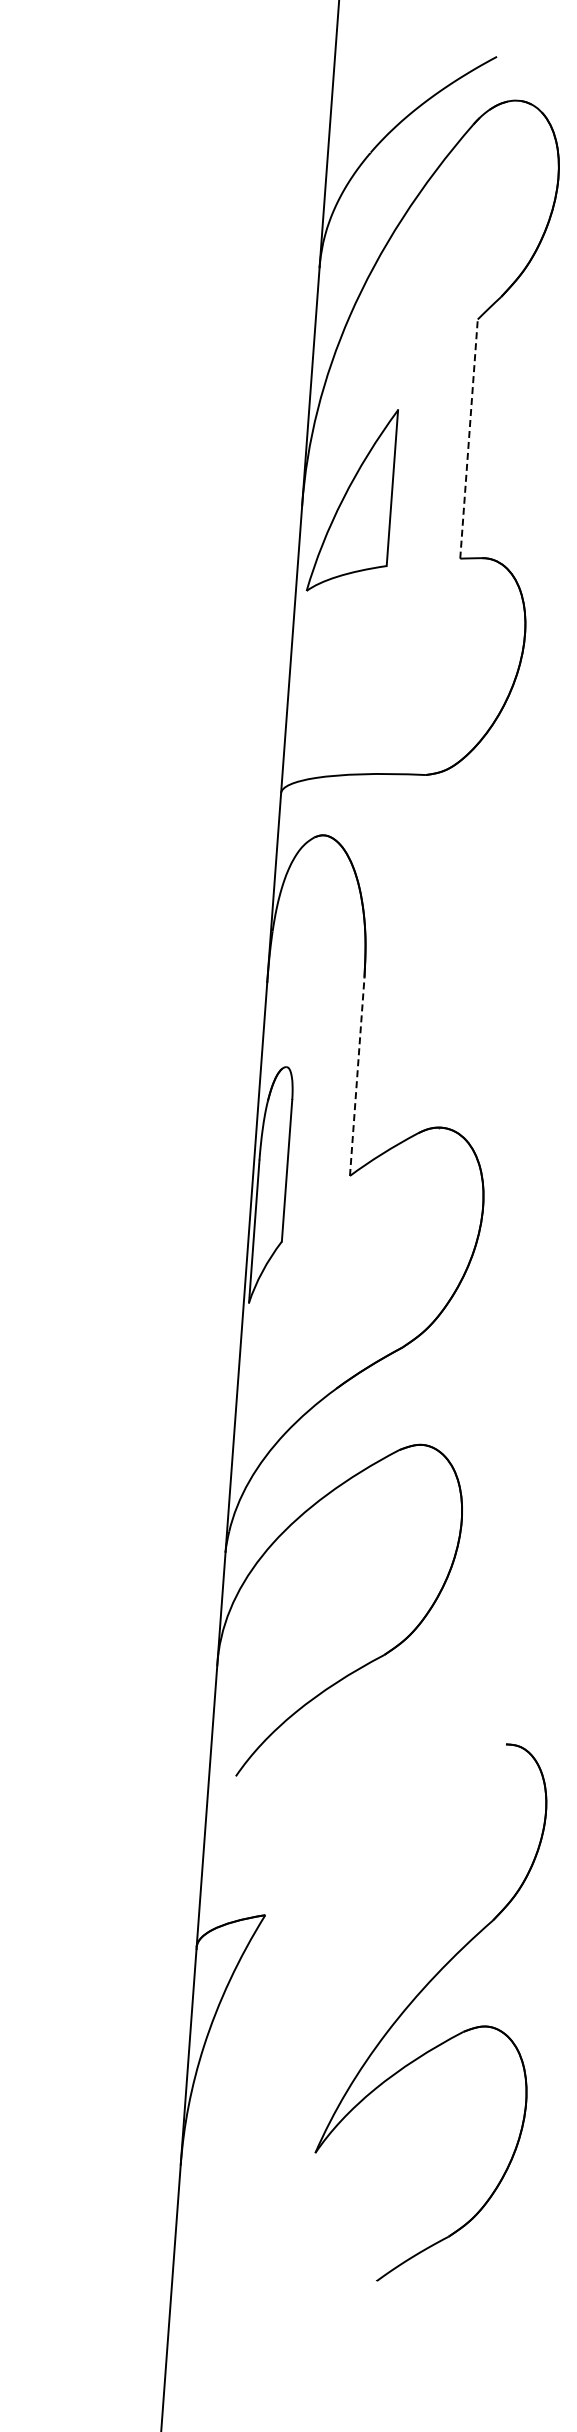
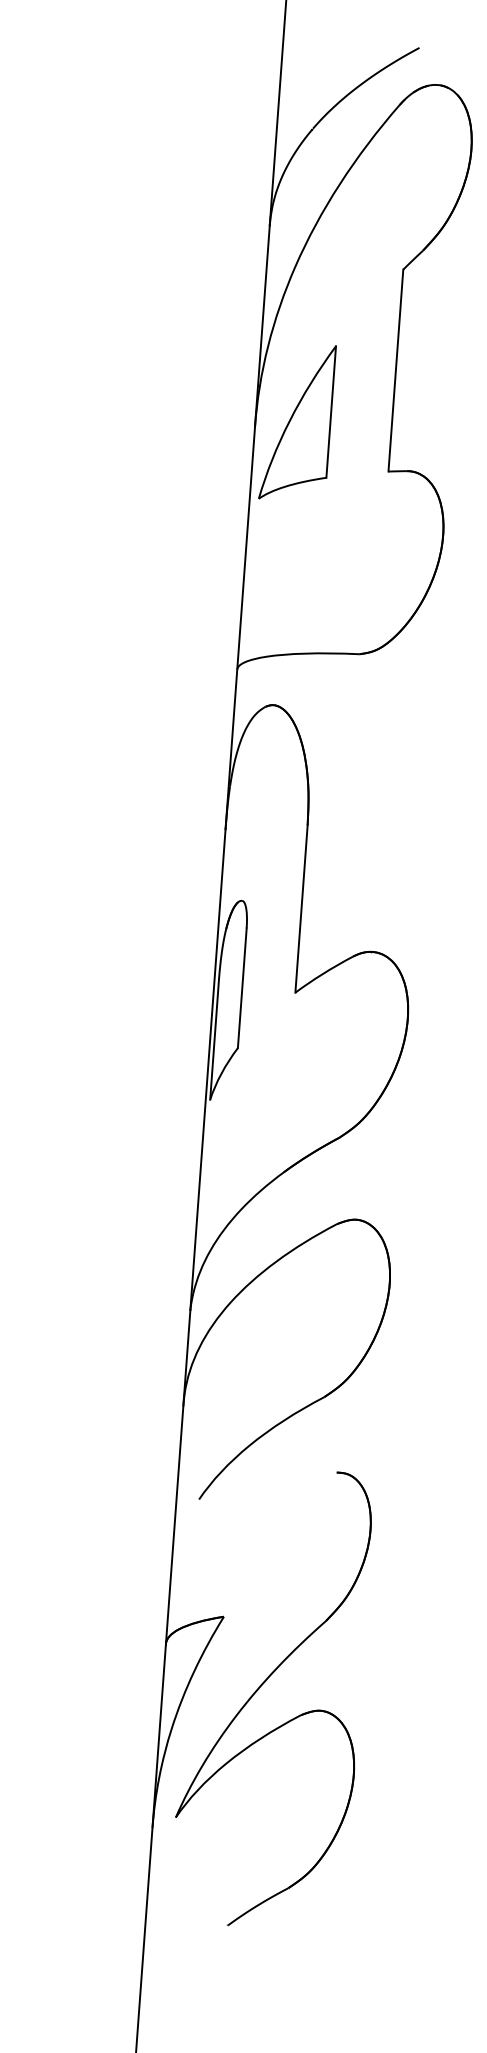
line: (469, 439) -> (396, 370), dashed -> solid
line: (357, 1076) -> (301, 908), dashed -> solid
part: (416, 1998) -> (261, 1687), moved

